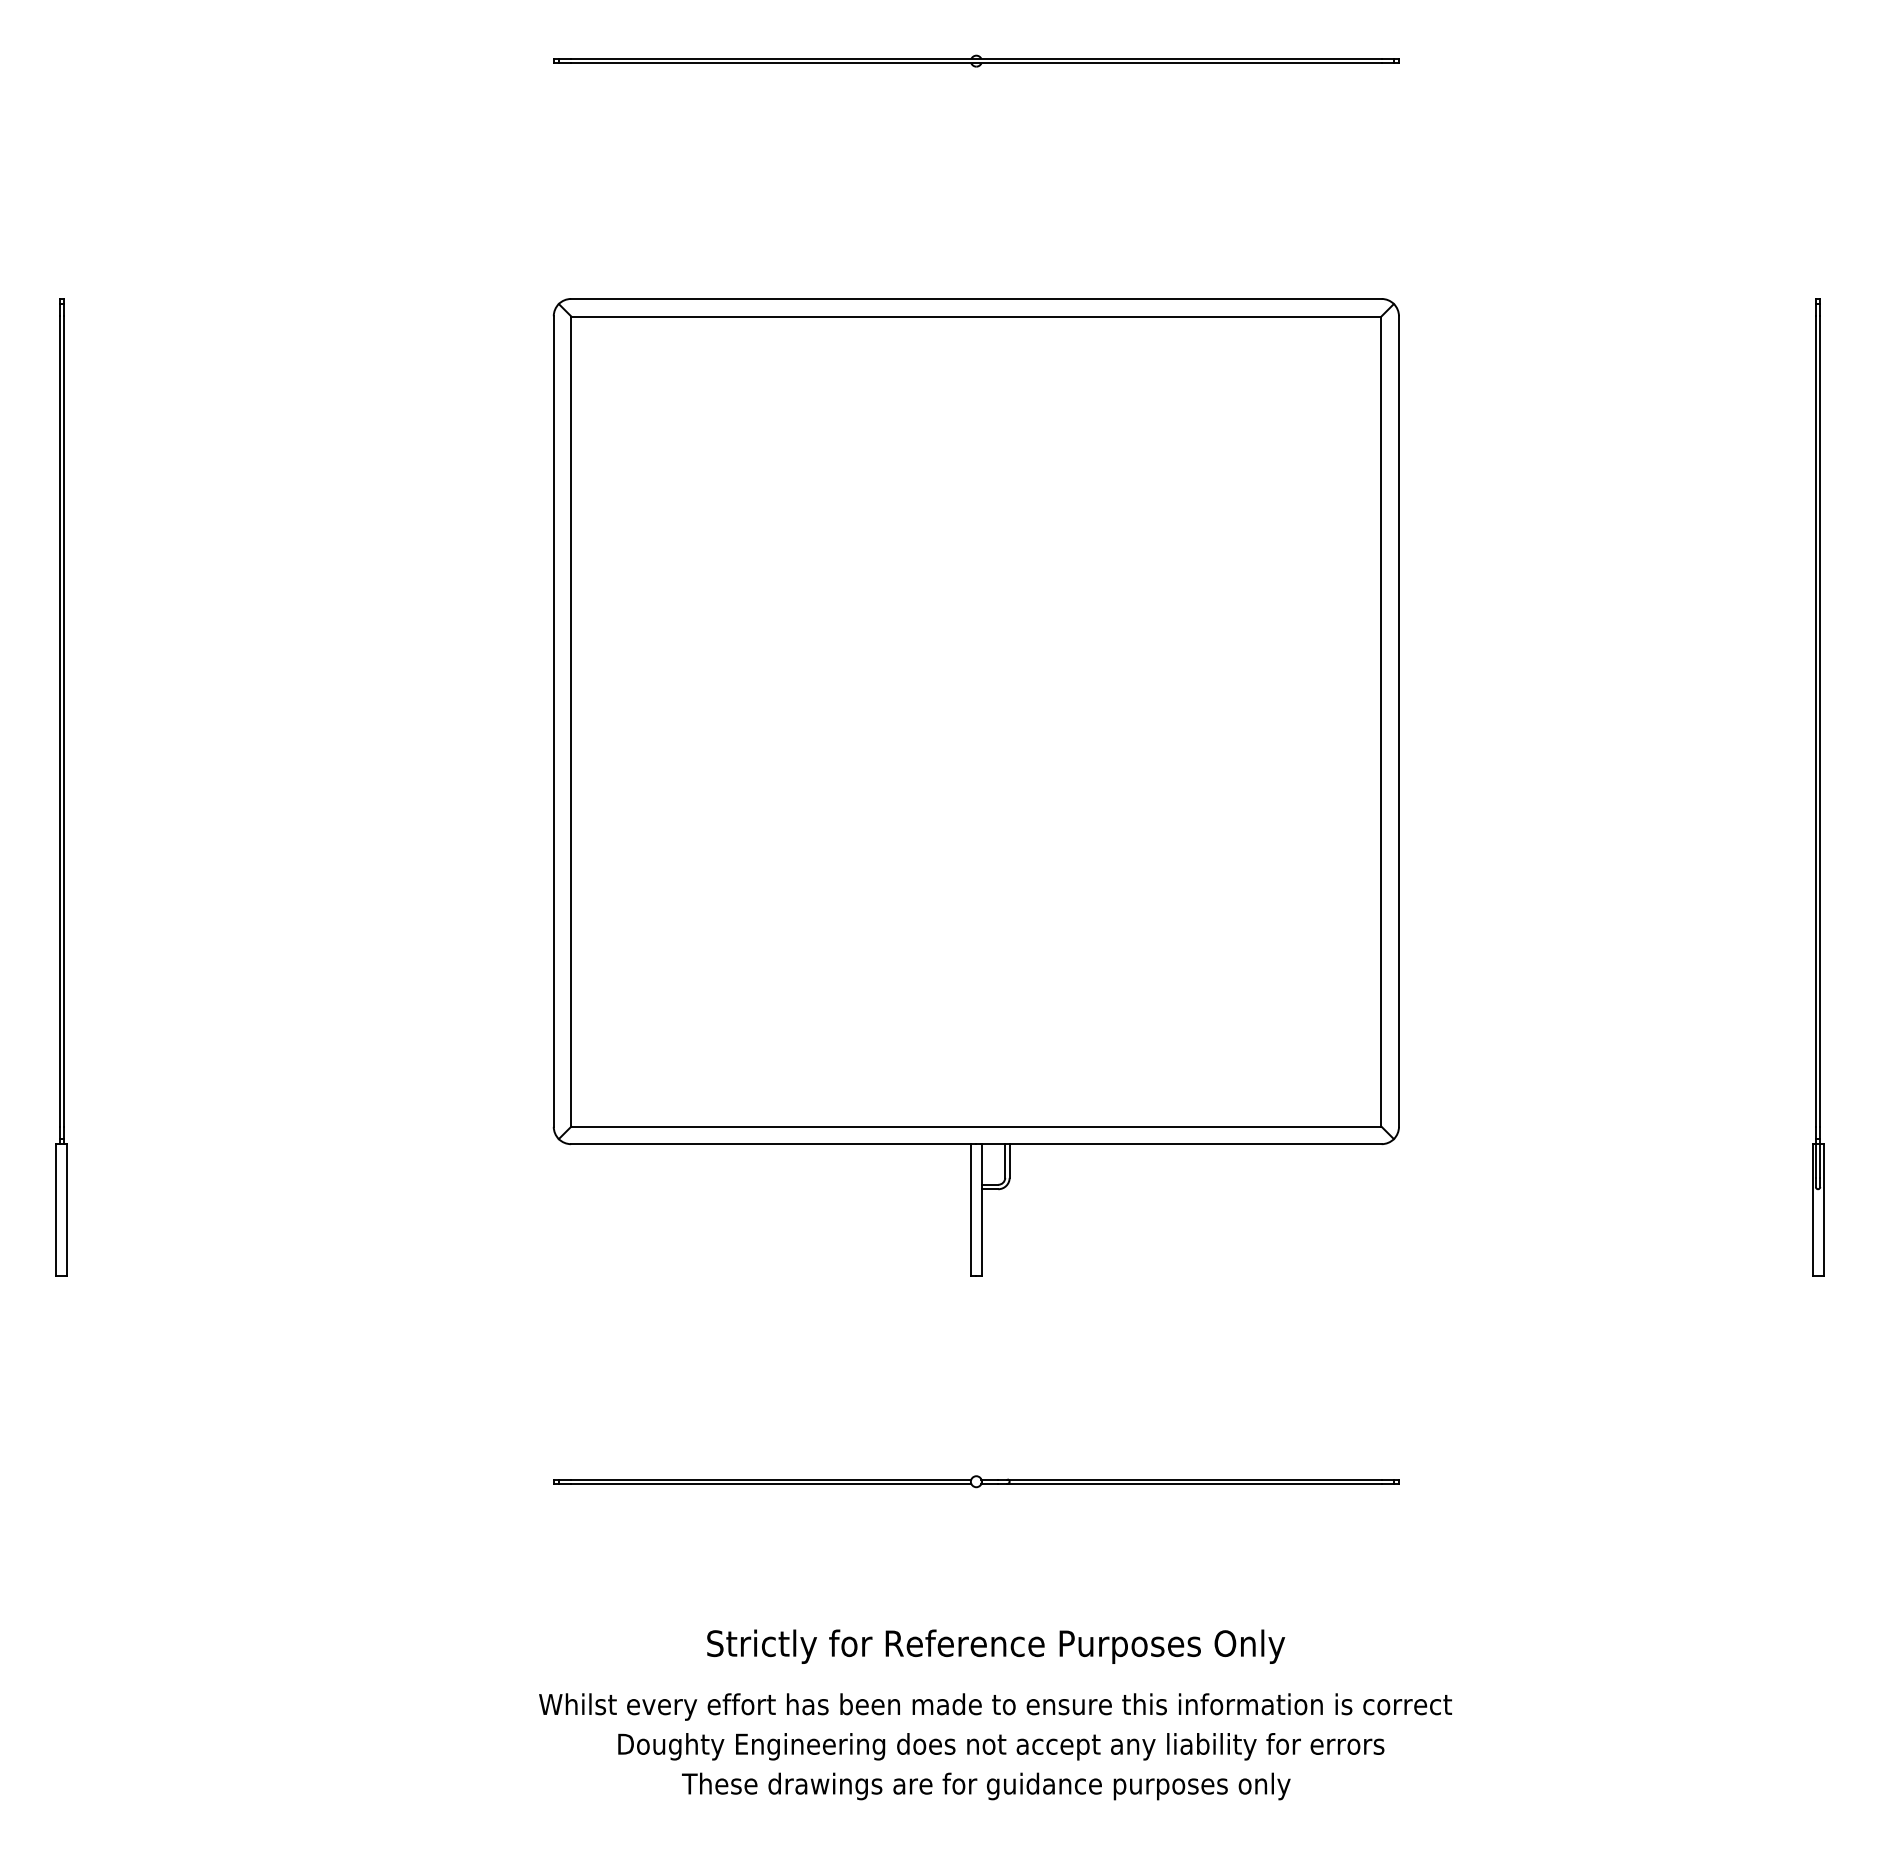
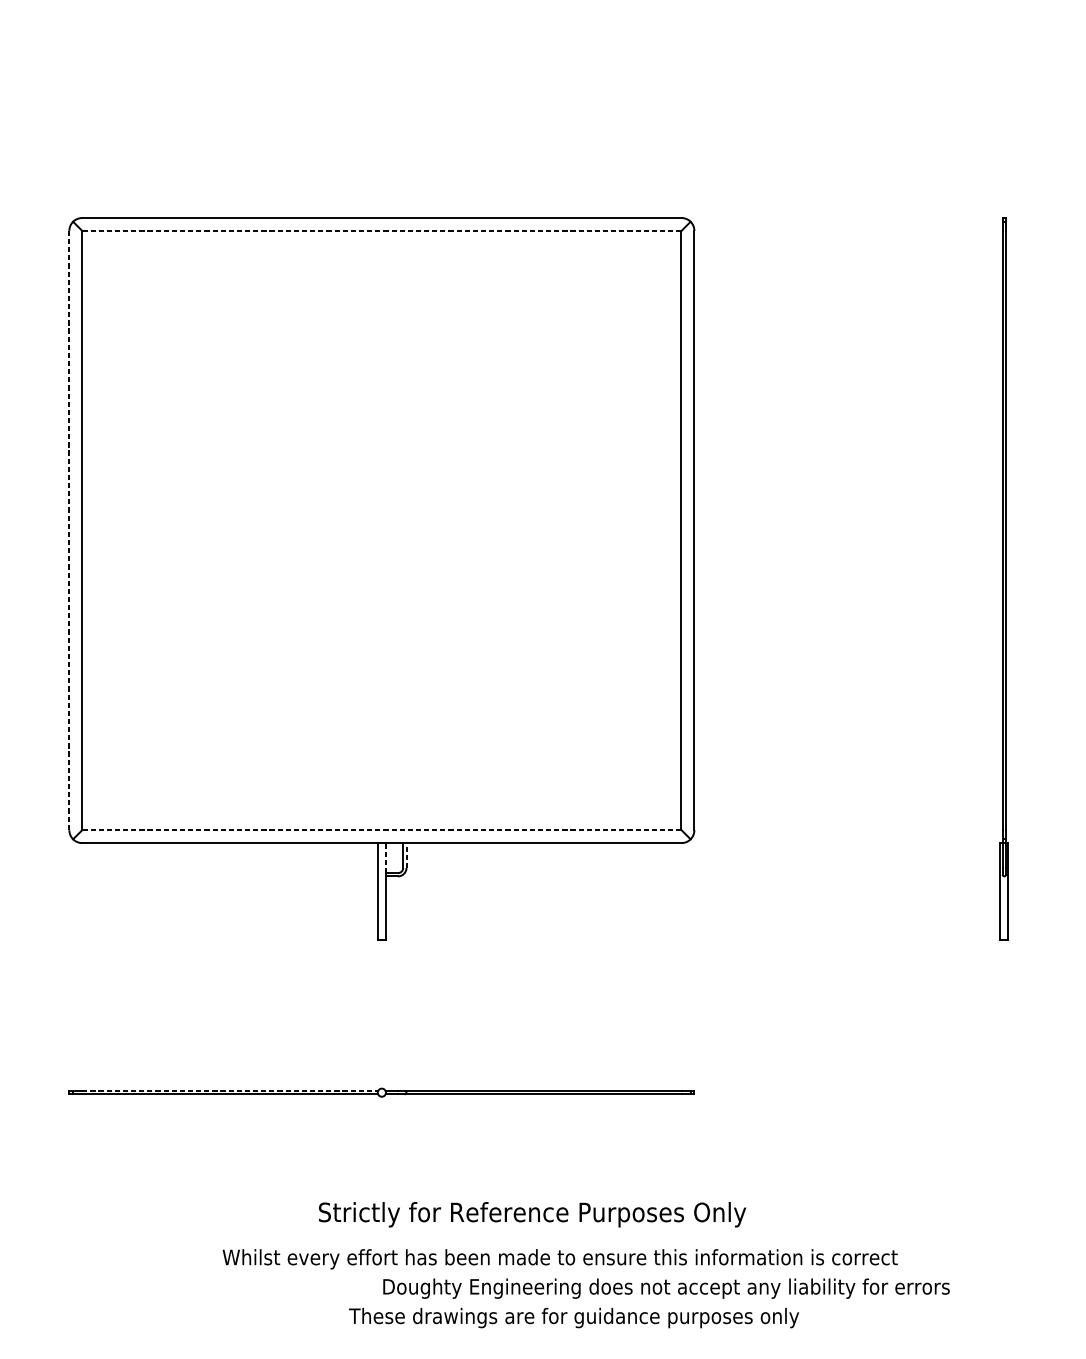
part: (976, 60) -> (381, 41), removed
line: (976, 316) -> (381, 231), solid -> dashed
line: (553, 722) -> (69, 531), solid -> dashed
line: (976, 1126) -> (381, 830), solid -> dashed
line: (1009, 1161) -> (406, 855), solid -> dashed
line: (981, 1164) -> (385, 858), solid -> dashed
line: (771, 1479) -> (230, 1091), solid -> dashed
text: (996, 1646) -> (532, 1214), moved
text: (995, 1706) -> (560, 1258), moved
text: (1001, 1746) -> (666, 1288), moved
text: (986, 1786) -> (574, 1318), moved

